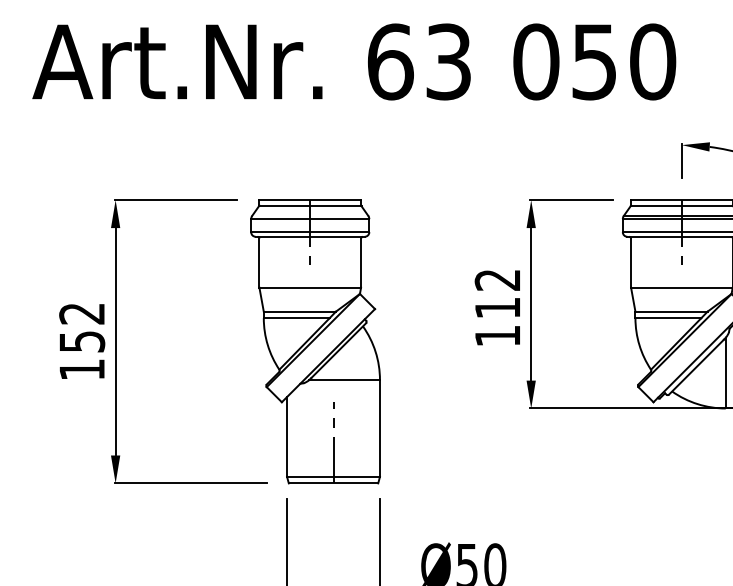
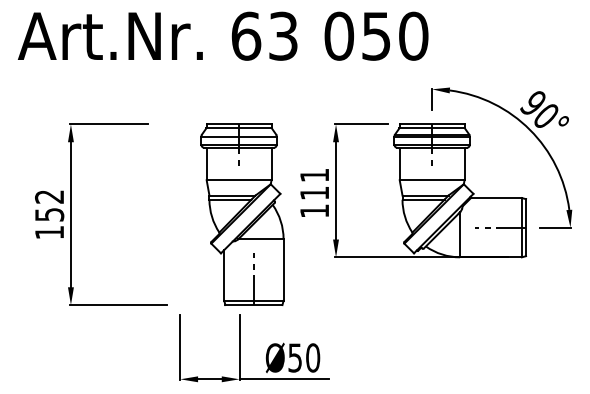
text: (497, 280) -> (314, 175), 112 -> 111
part: (315, 341) -> (242, 214), moved

